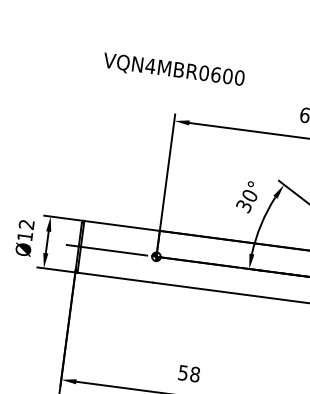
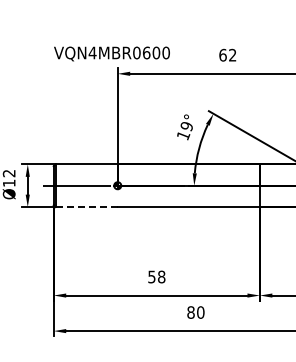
text: (173, 69) -> (111, 53), moved
text: (246, 201) -> (184, 131), 30° -> 19°
line: (116, 278) -> (87, 207), solid -> dashed

